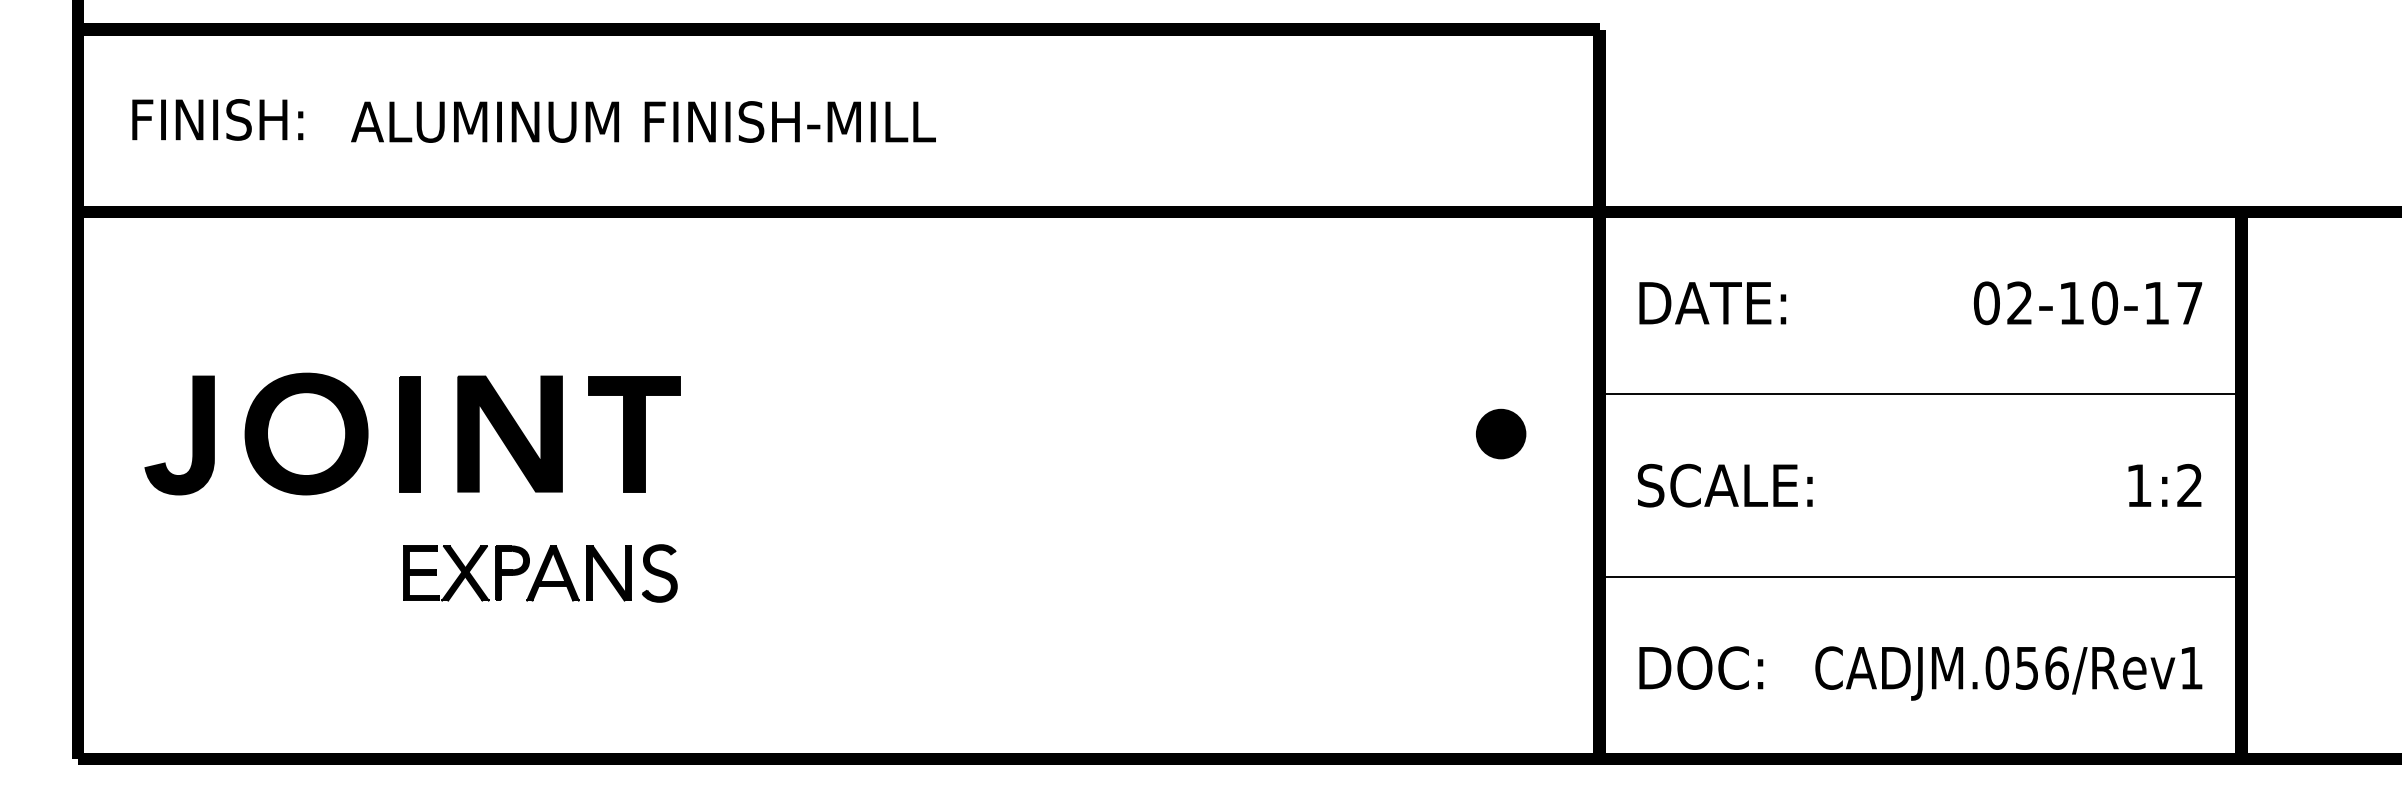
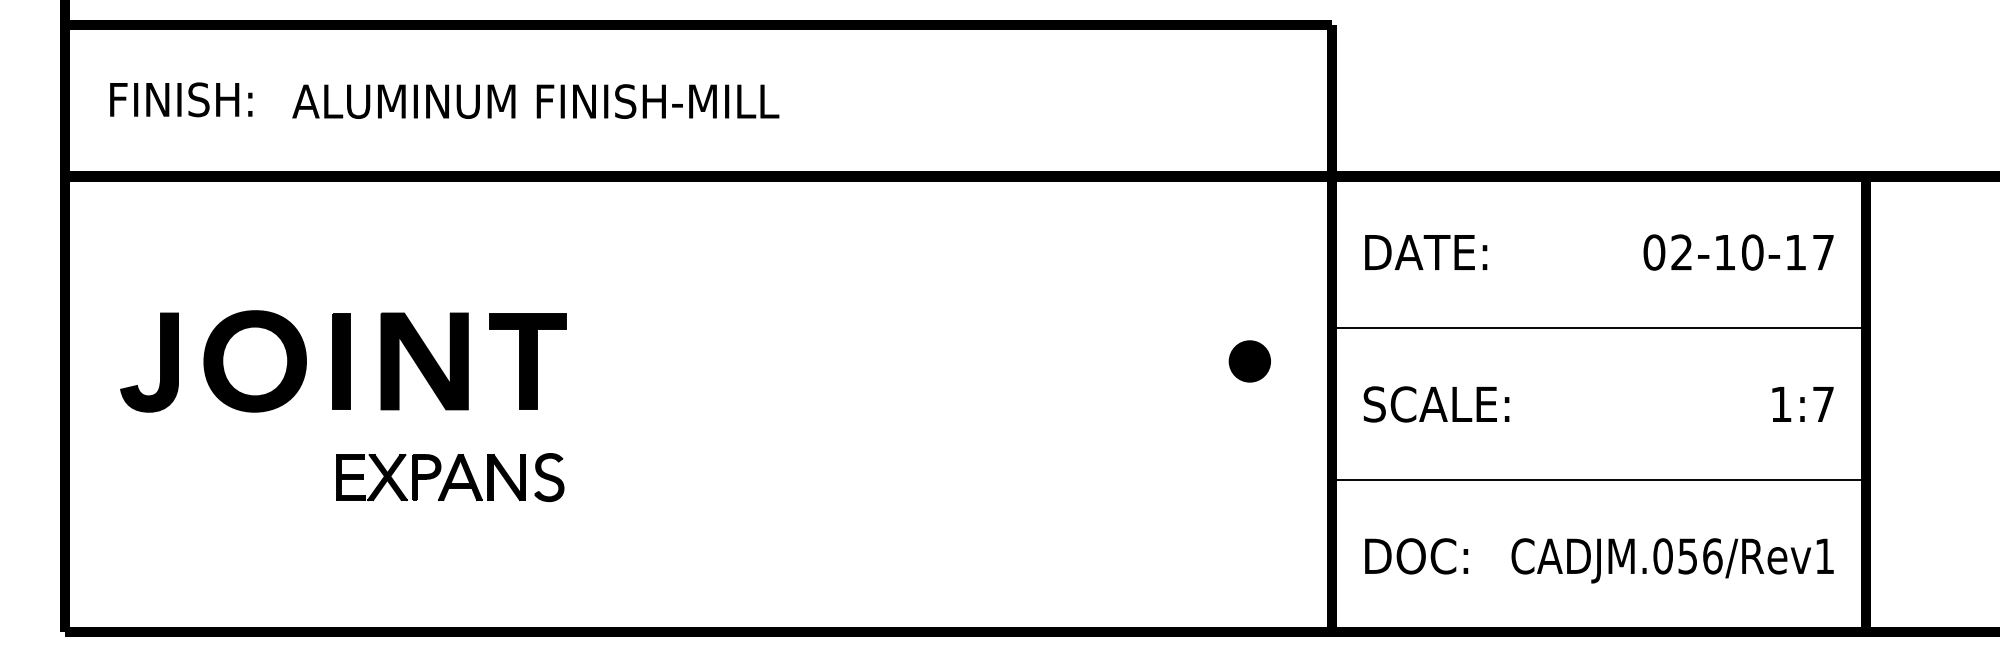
text: (2189, 484) -> (1823, 403), 1:2 -> 1:7

